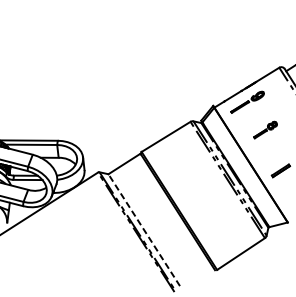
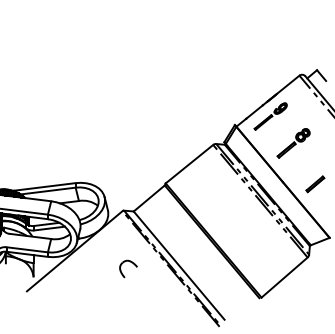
part: (265, 130) -> (293, 143), size x1.43
part: (96, 226) -> (128, 268), added
line: (144, 230) -> (179, 265), dashed -> solid

